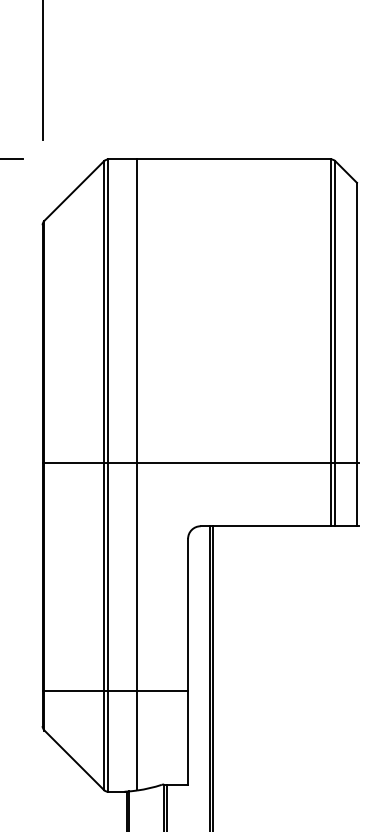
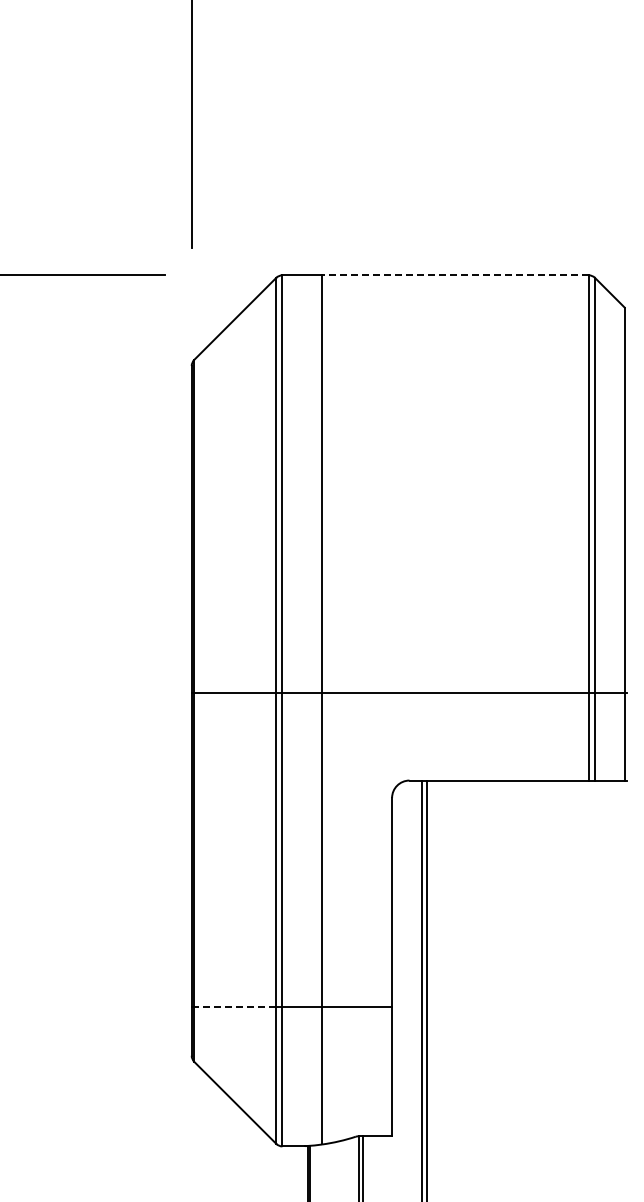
line: (234, 159) -> (455, 275), solid -> dashed
line: (73, 691) -> (234, 1007), solid -> dashed

